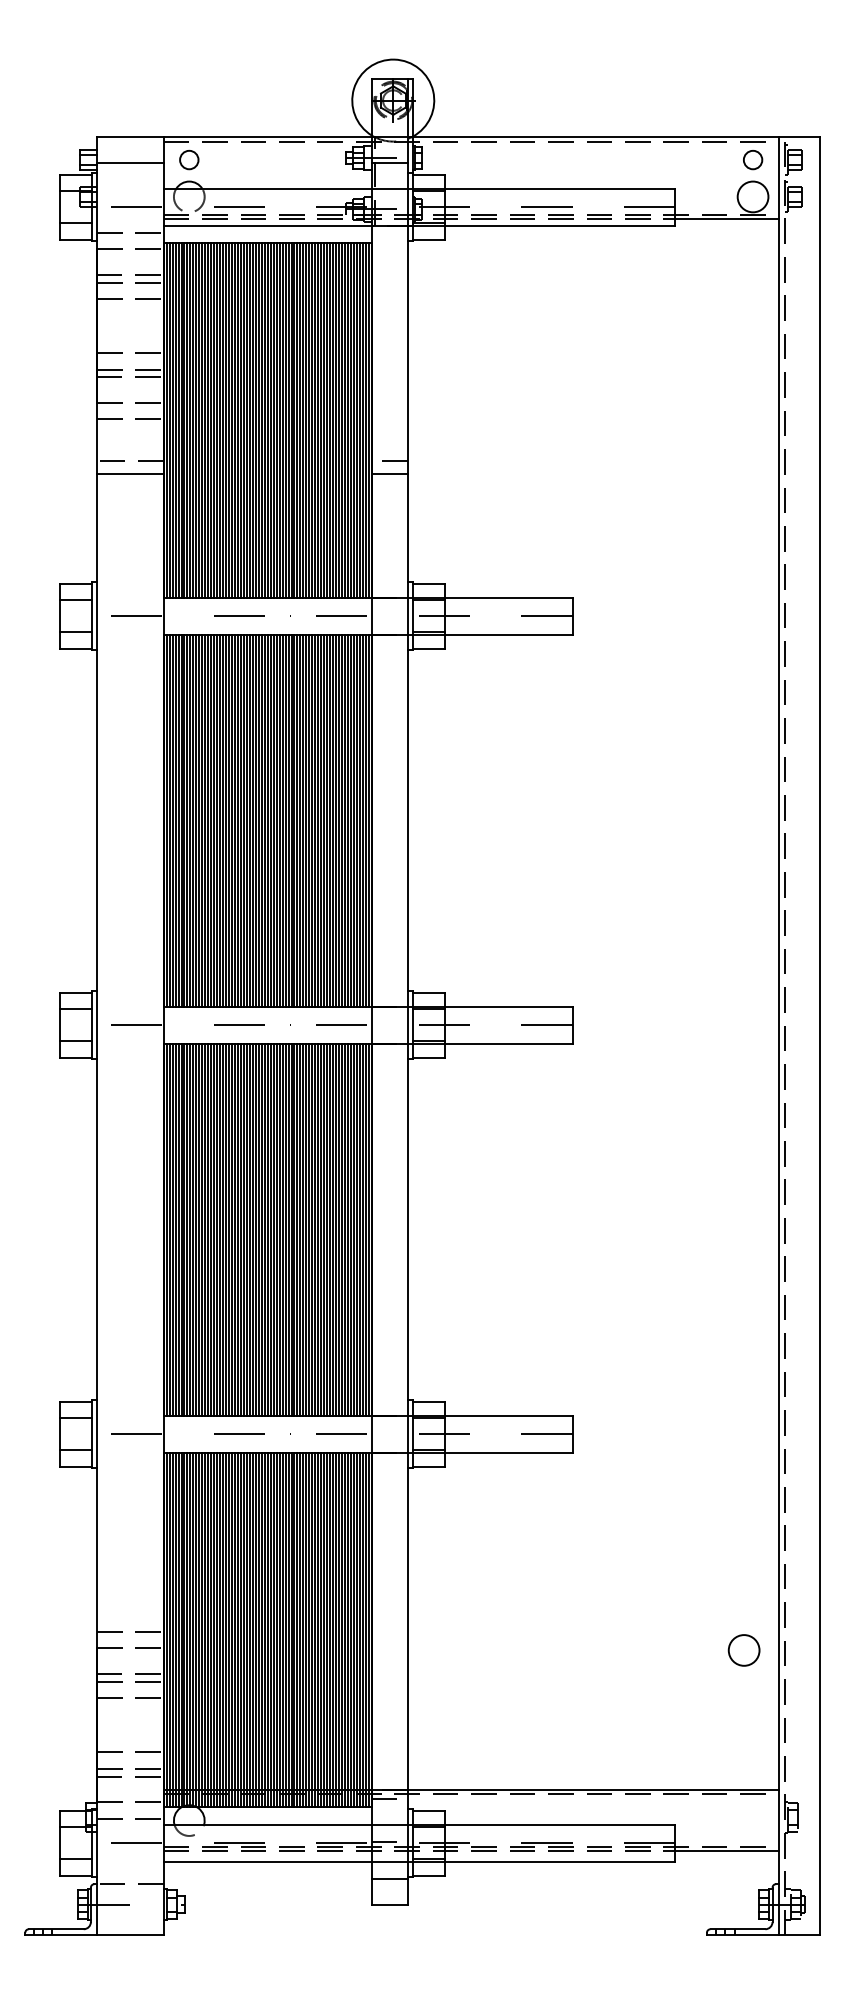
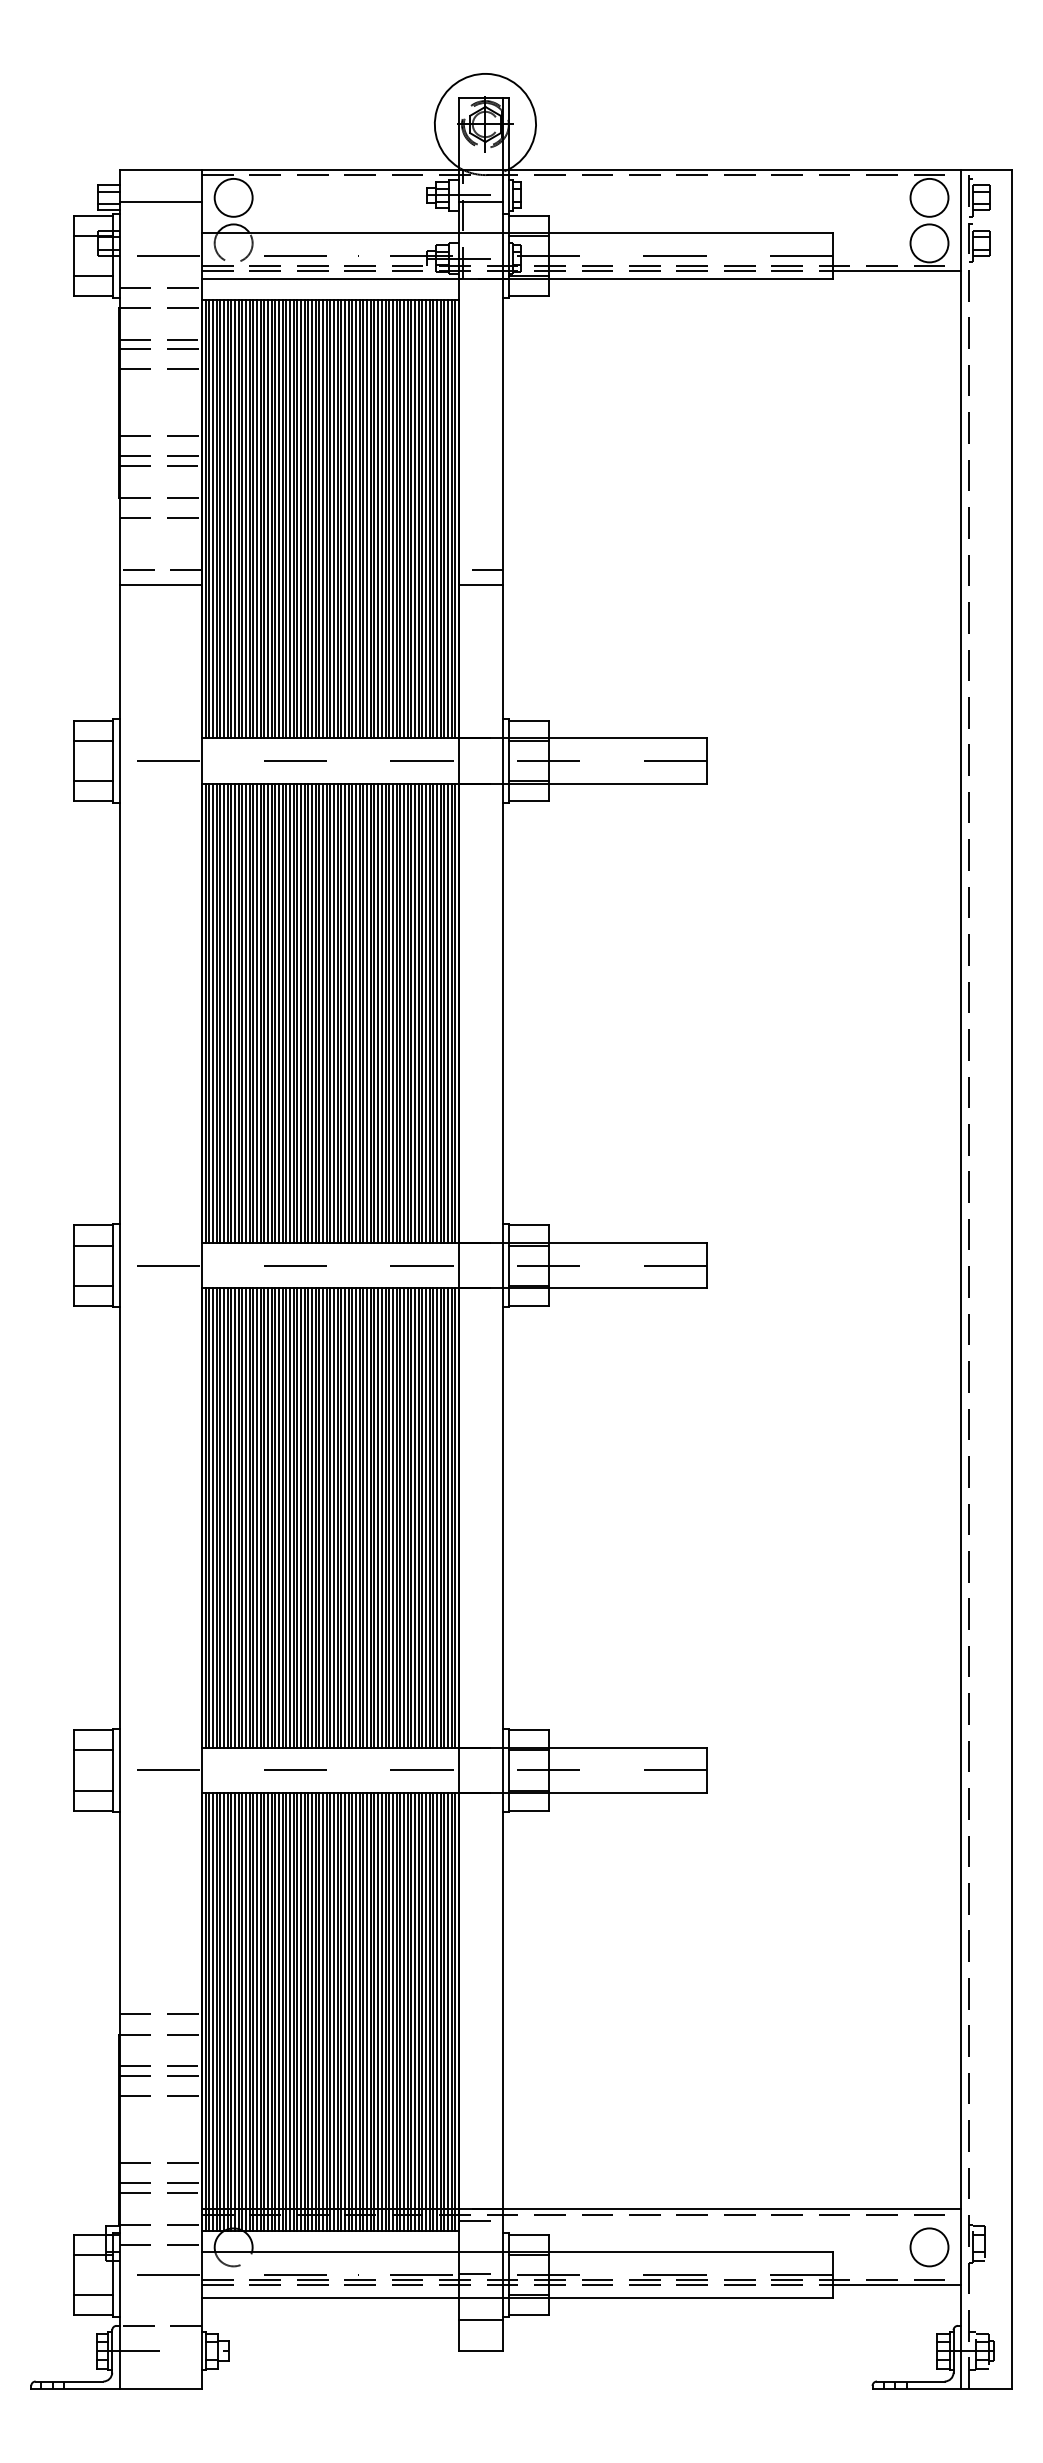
circle: (189, 159) -> (233, 197), size x1.67
circle: (753, 159) -> (929, 197), size x1.67
circle: (744, 1650) -> (929, 2247), moved

